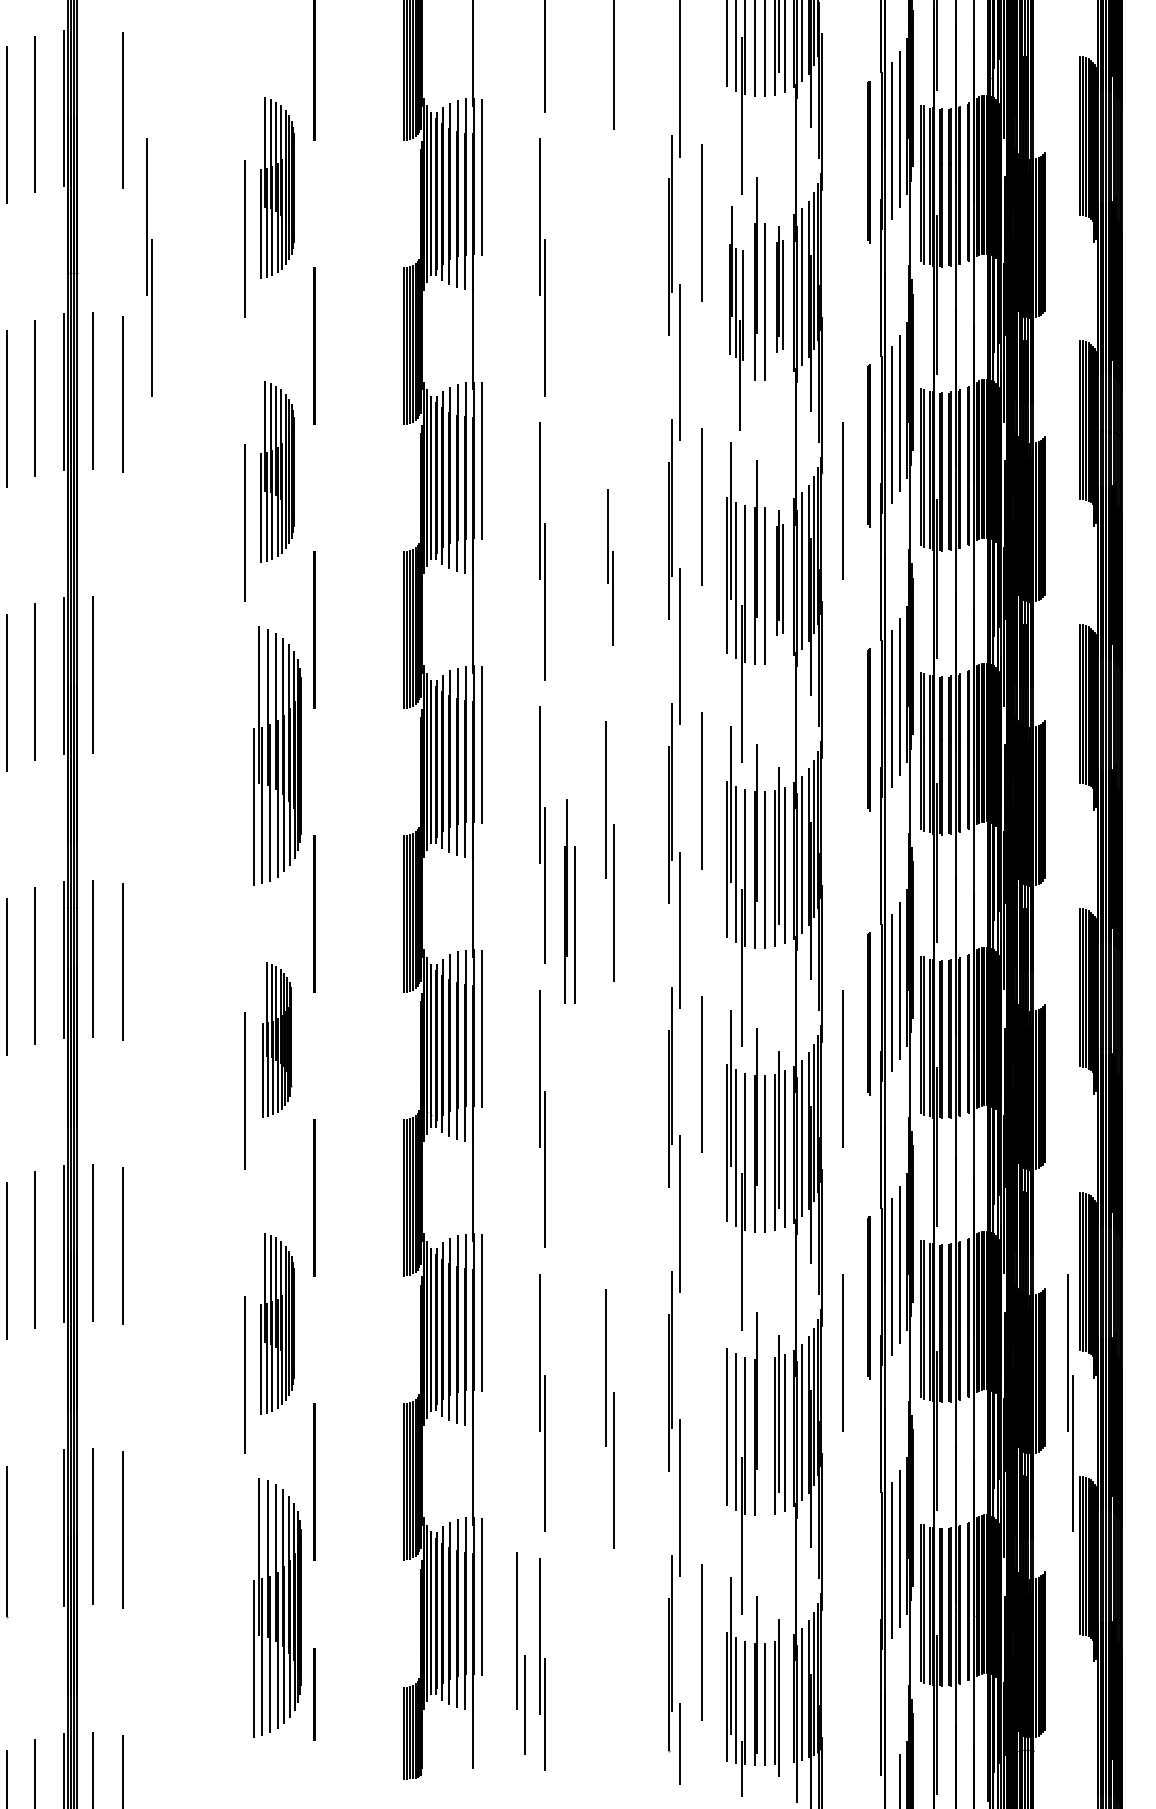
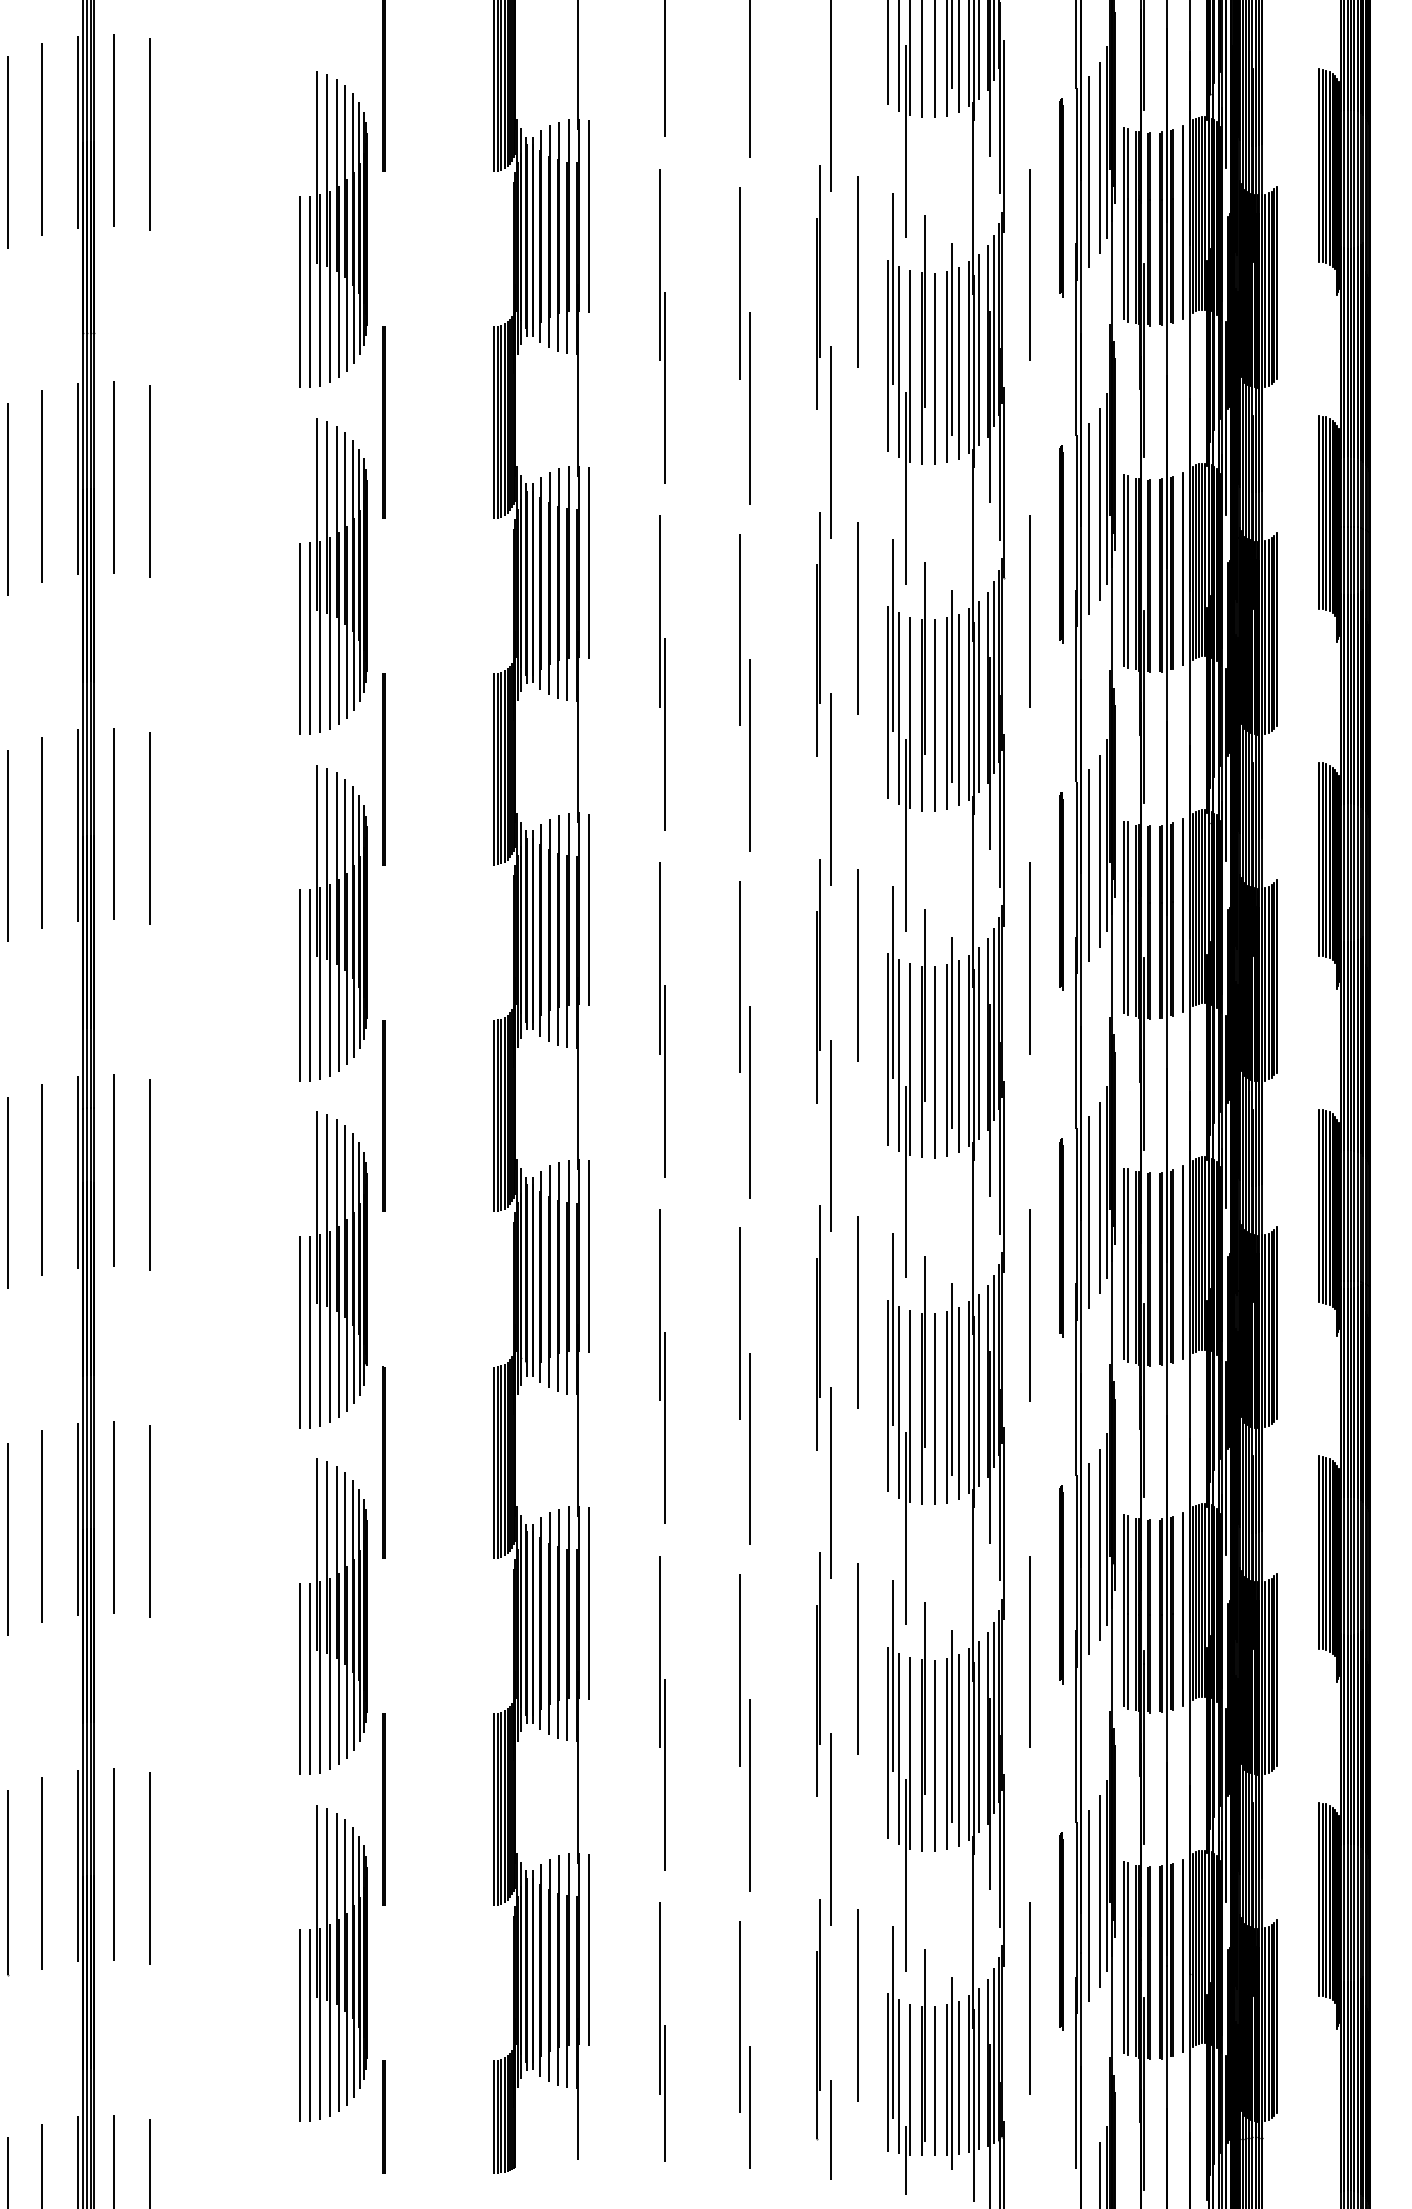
line: (93, 106) -> (114, 129), added
part: (277, 187) -> (338, 228), size x1.43
line: (843, 216) -> (1030, 264), added
line: (606, 232) -> (740, 283), added
part: (149, 267) -> (182, 326), removed
part: (779, 289) -> (952, 353), size x1.43
part: (735, 318) -> (898, 388), size x1.43
line: (614, 334) -> (750, 408), added
part: (277, 471) -> (338, 575), size x1.43
part: (609, 567) -> (744, 692), size x1.67
part: (779, 572) -> (952, 698), size x1.43
line: (122, 678) -> (149, 828), added
line: (842, 784) -> (1029, 957), added
line: (245, 806) -> (299, 984), added
part: (569, 901) -> (695, 1100), removed
part: (277, 1039) -> (338, 1269), size x1.67
part: (609, 1134) -> (744, 1385), added
part: (277, 1323) -> (338, 1616), size x1.43
line: (702, 1358) -> (858, 1659), added
line: (730, 1372) -> (892, 1676), added
part: (1070, 1402) -> (1307, 1712), removed
line: (765, 1437) -> (935, 1755), added
line: (34, 1533) -> (42, 1872), added
line: (868, 1581) -> (1060, 1931), added
line: (843, 1636) -> (1030, 1998), added
part: (520, 1653) -> (744, 2044), moved
line: (245, 1658) -> (299, 2025), added
line: (314, 1694) -> (384, 2117), moved
line: (784, 1701) -> (958, 2077), added

